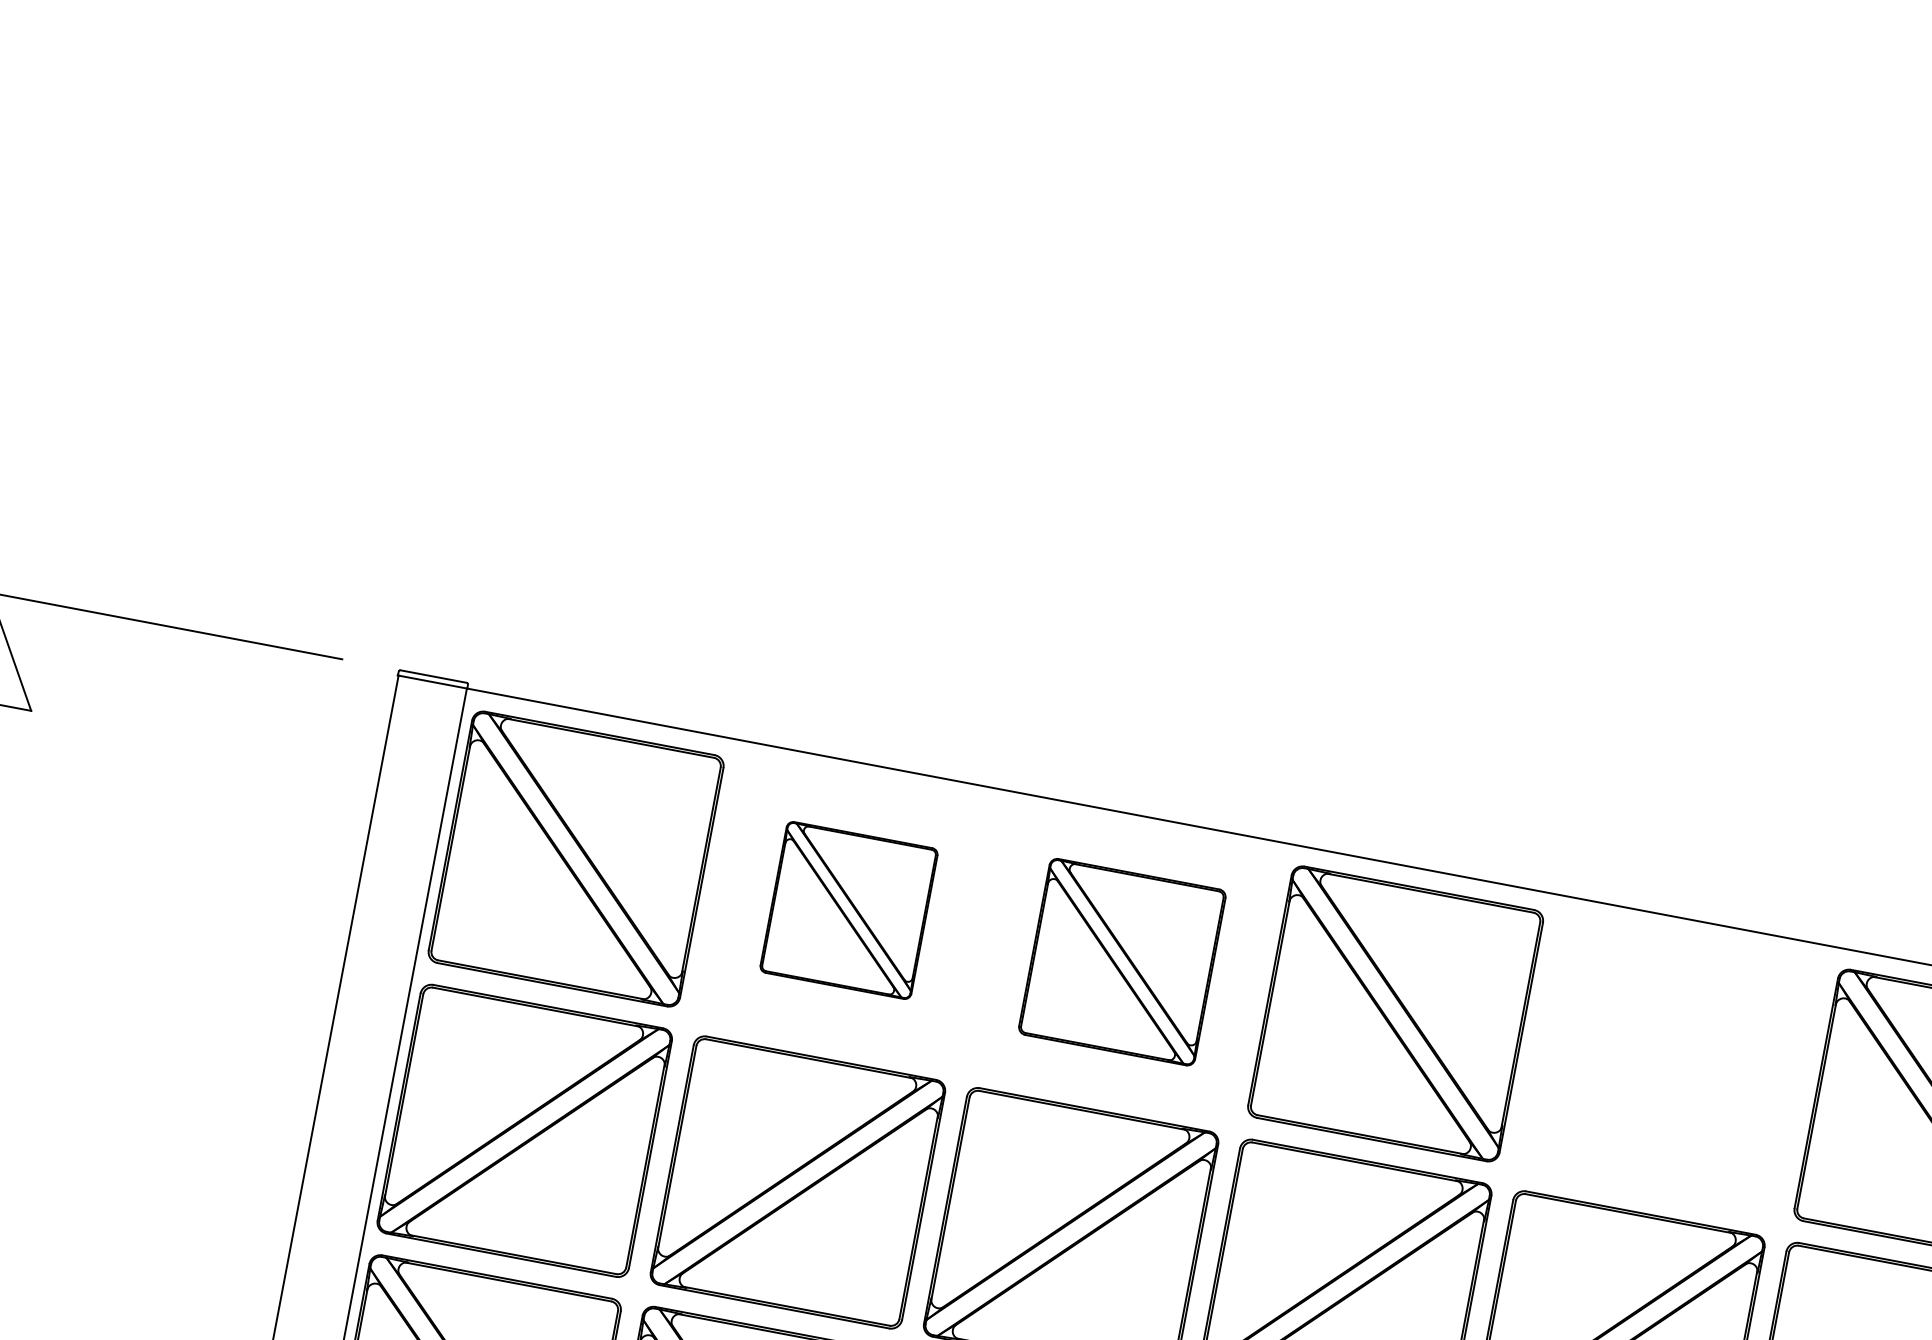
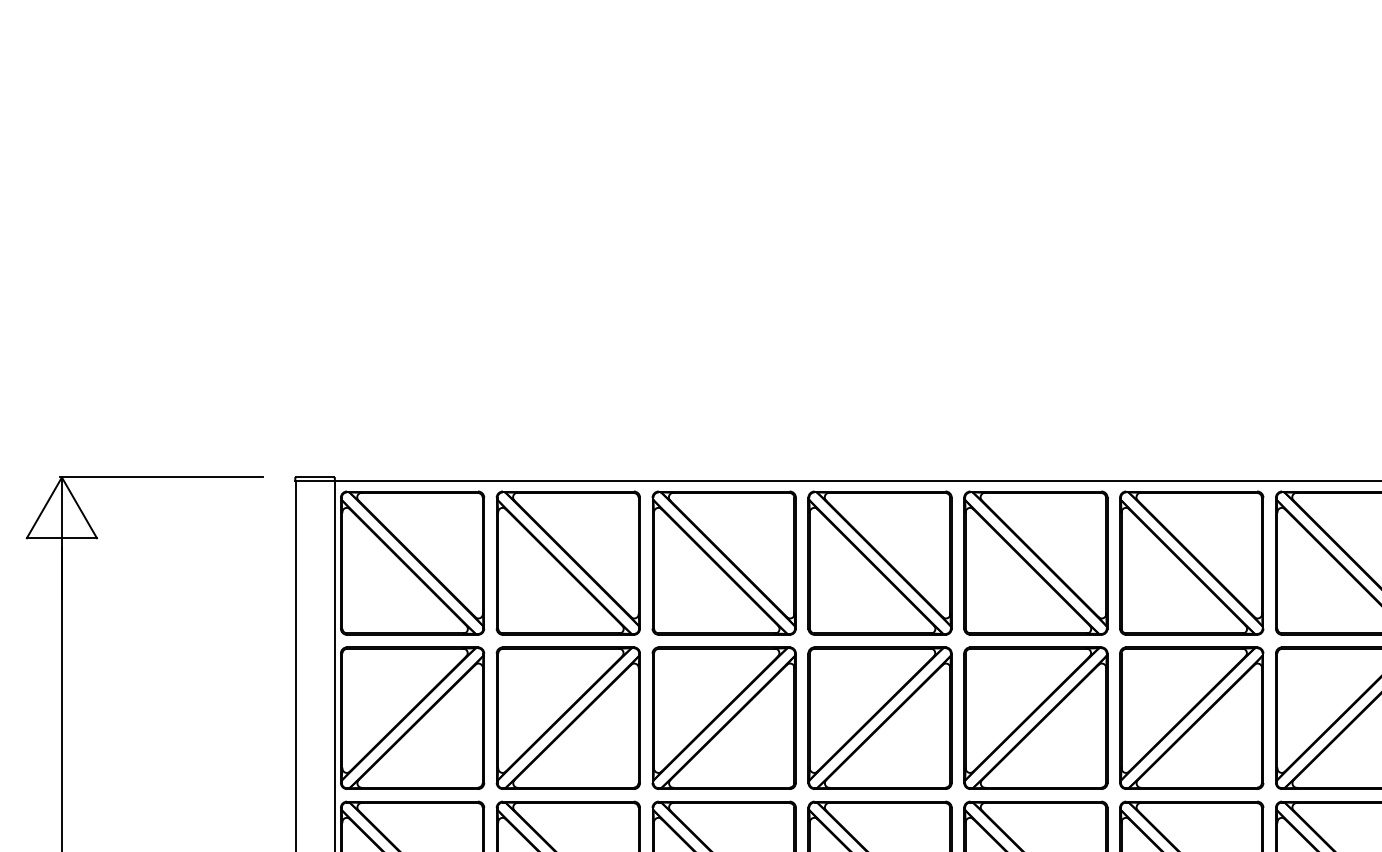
part: (847, 909) -> (567, 562), size x1.67
part: (1121, 960) -> (723, 562), size x1.43
part: (1668, 1064) -> (1035, 562), added

